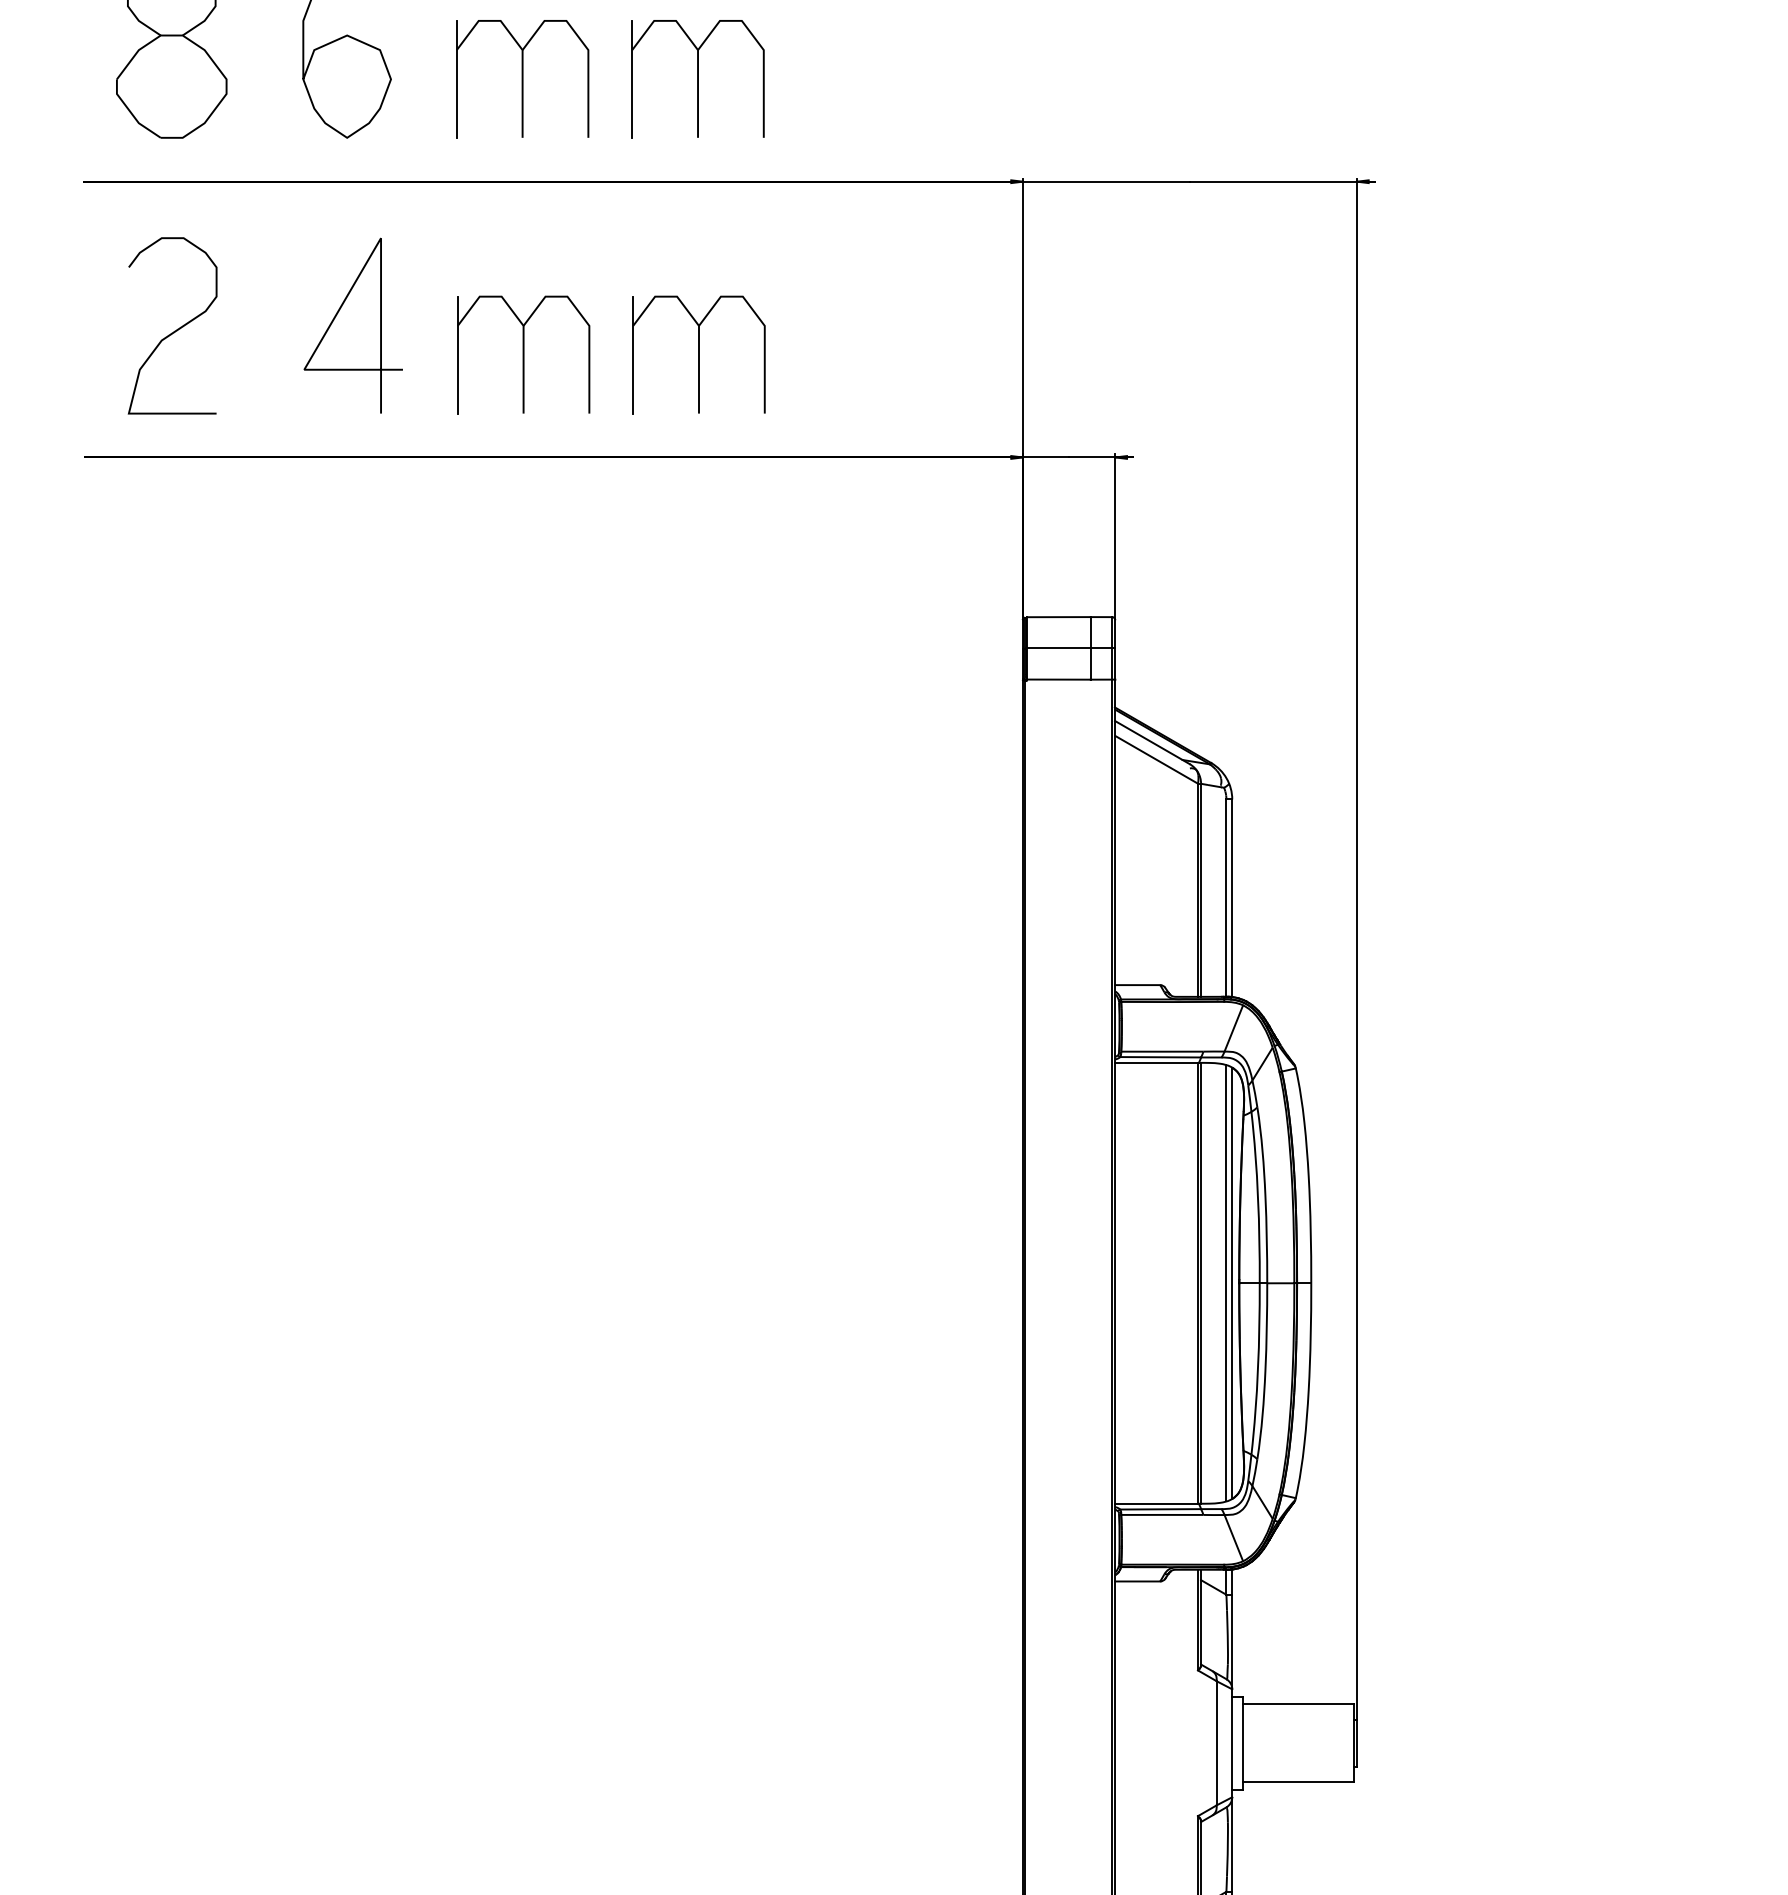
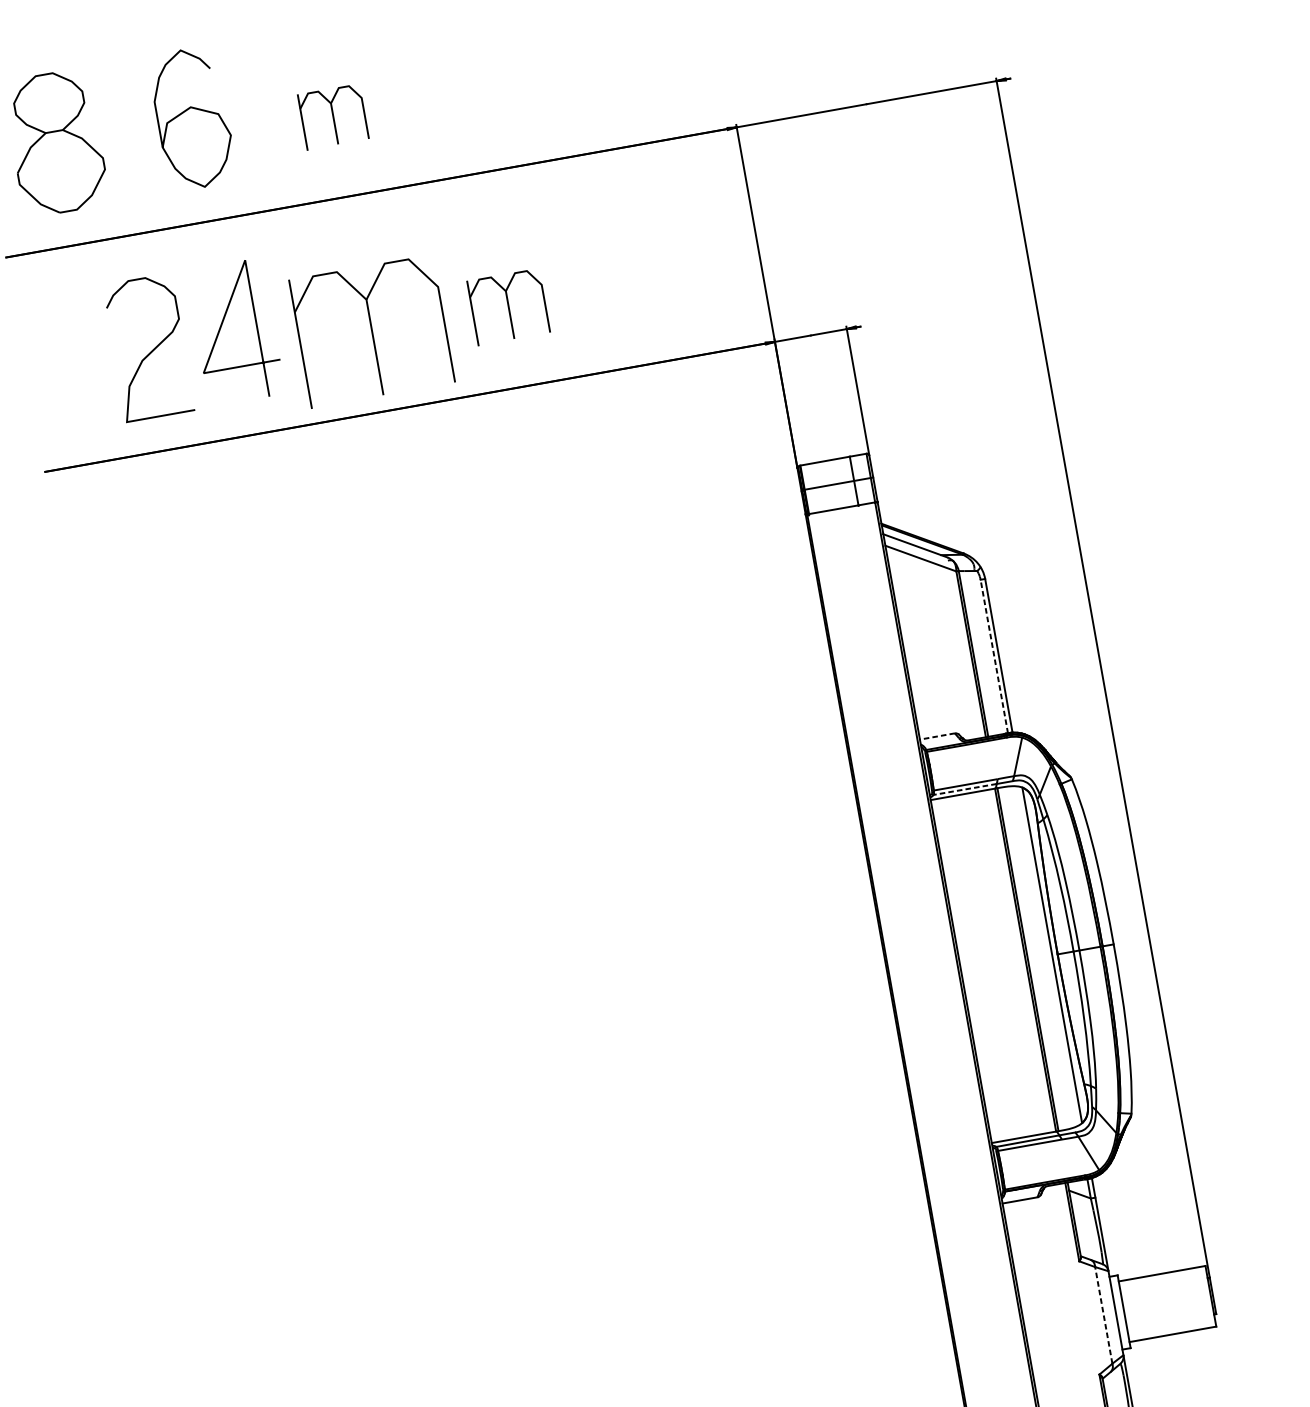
part: (522, 79) -> (333, 117), size x0.6
part: (697, 79) -> (469, 92), removed
curve: (174, 330) -> (150, 351), moved
part: (523, 354) -> (372, 331), size x1.4
part: (698, 354) -> (508, 306), size x0.7
line: (1226, 898) -> (994, 656), solid -> dashed
line: (1137, 985) -> (937, 736), solid -> dashed
line: (1160, 1057) -> (965, 789), solid -> dashed
line: (1226, 1283) -> (1047, 956), removed
line: (1216, 1742) -> (1103, 1314), solid -> dashed

